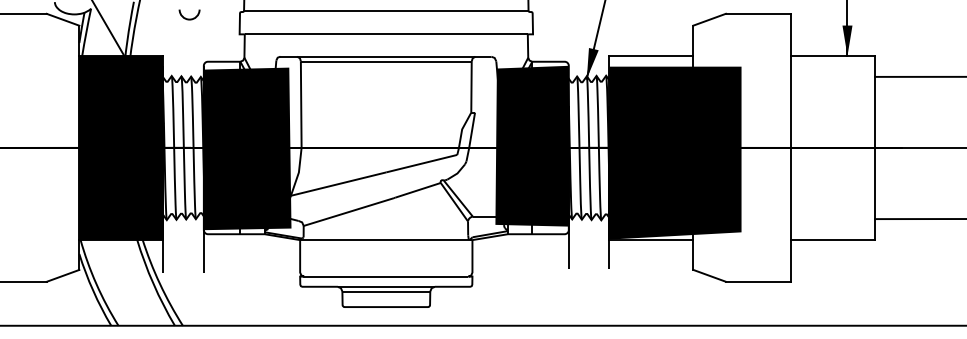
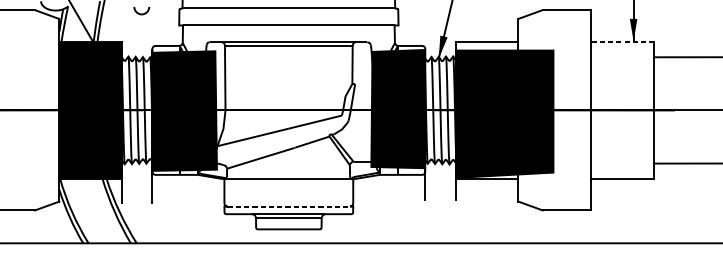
line: (833, 56) -> (623, 42), solid -> dashed
line: (386, 276) -> (288, 206), solid -> dashed

